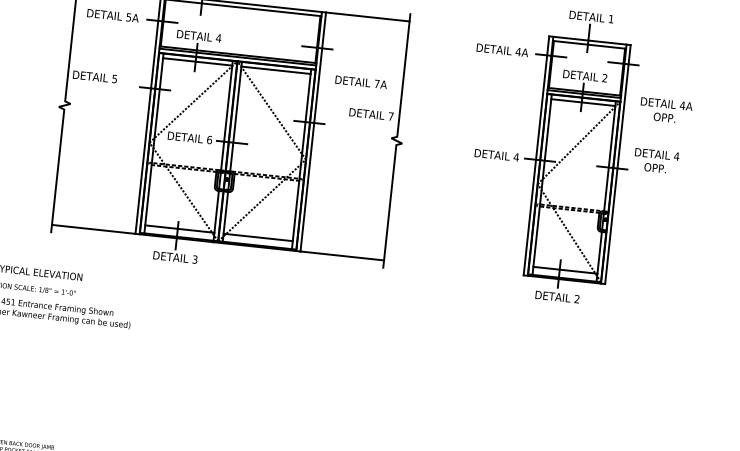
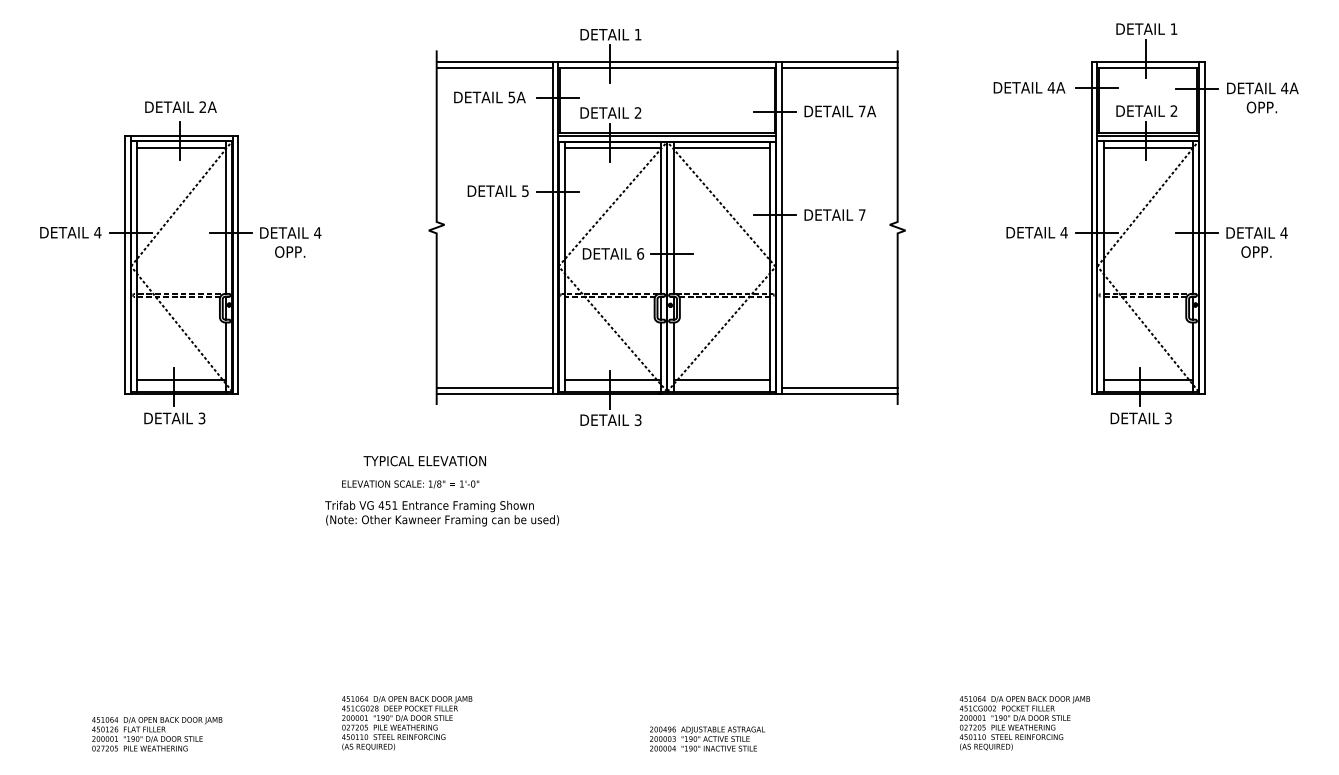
line: (367, 21) -> (839, 67), added
text: (218, 37) -> (637, 112), 4 -> 2
text: (94, 76) -> (497, 190), moved
text: (360, 82) -> (839, 111), moved
text: (665, 110) -> (1262, 97), moved
text: (371, 114) -> (834, 214), moved
text: (656, 161) -> (1256, 242), moved
line: (94, 225) -> (494, 387), added
line: (342, 251) -> (839, 387), added
text: (577, 299) -> (1168, 418), 2 -> 3

